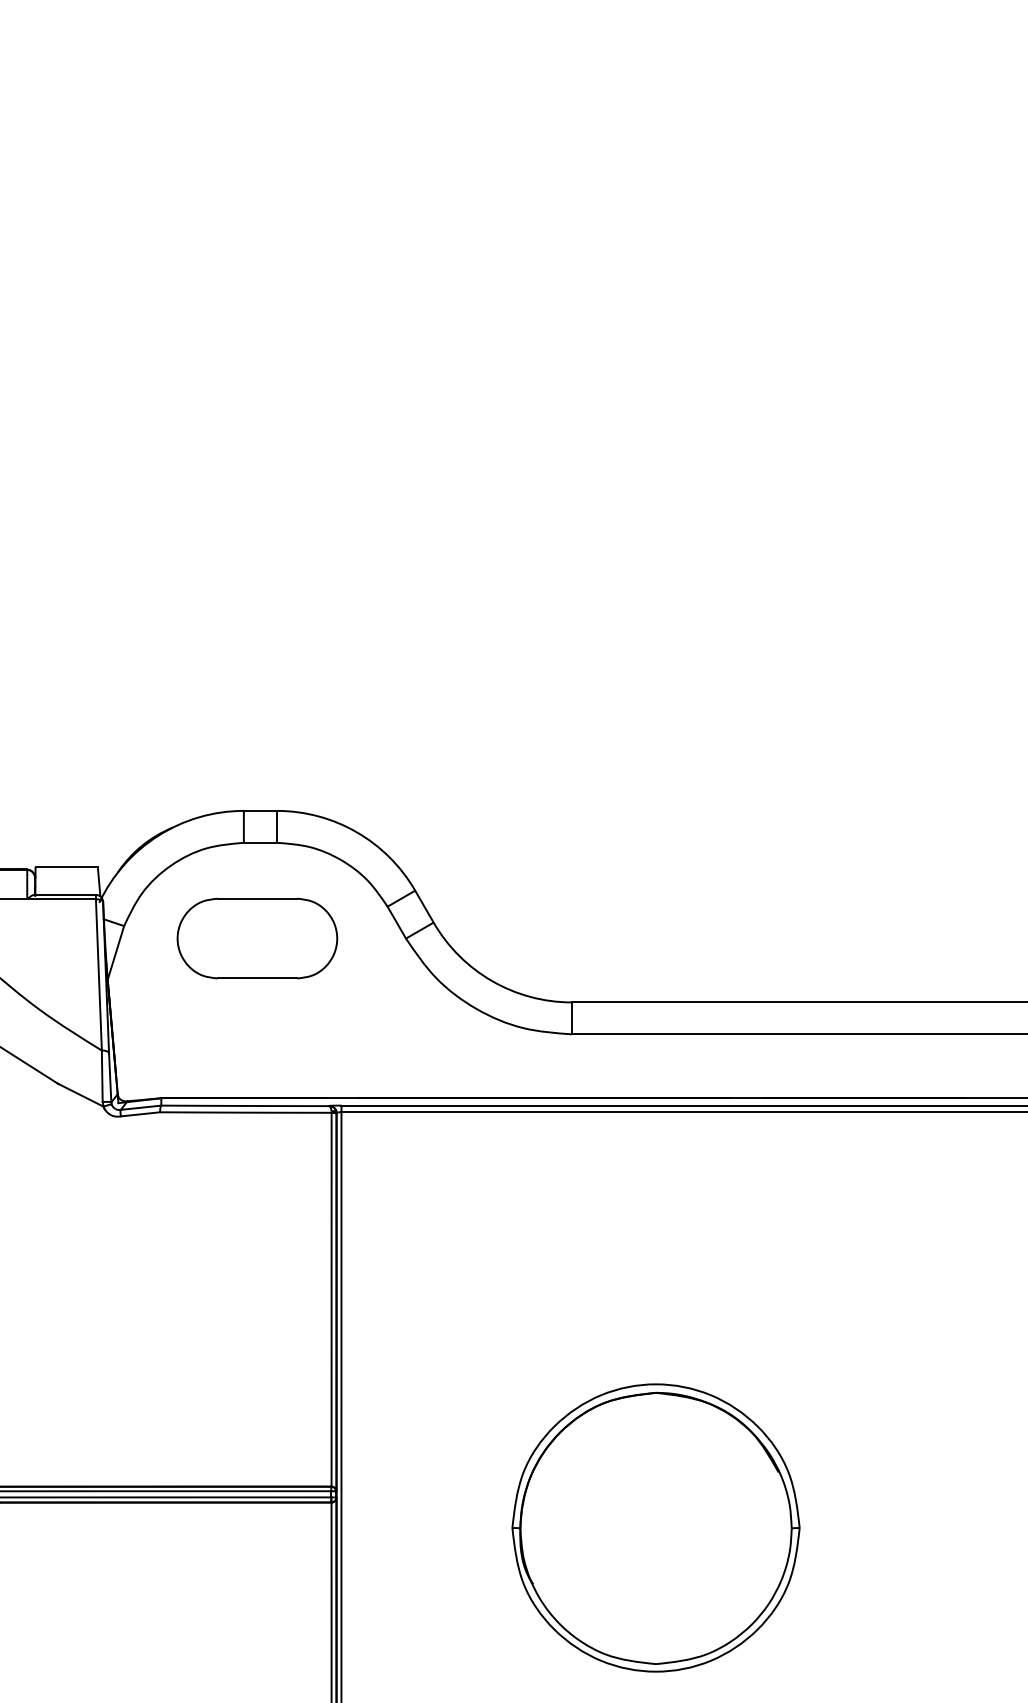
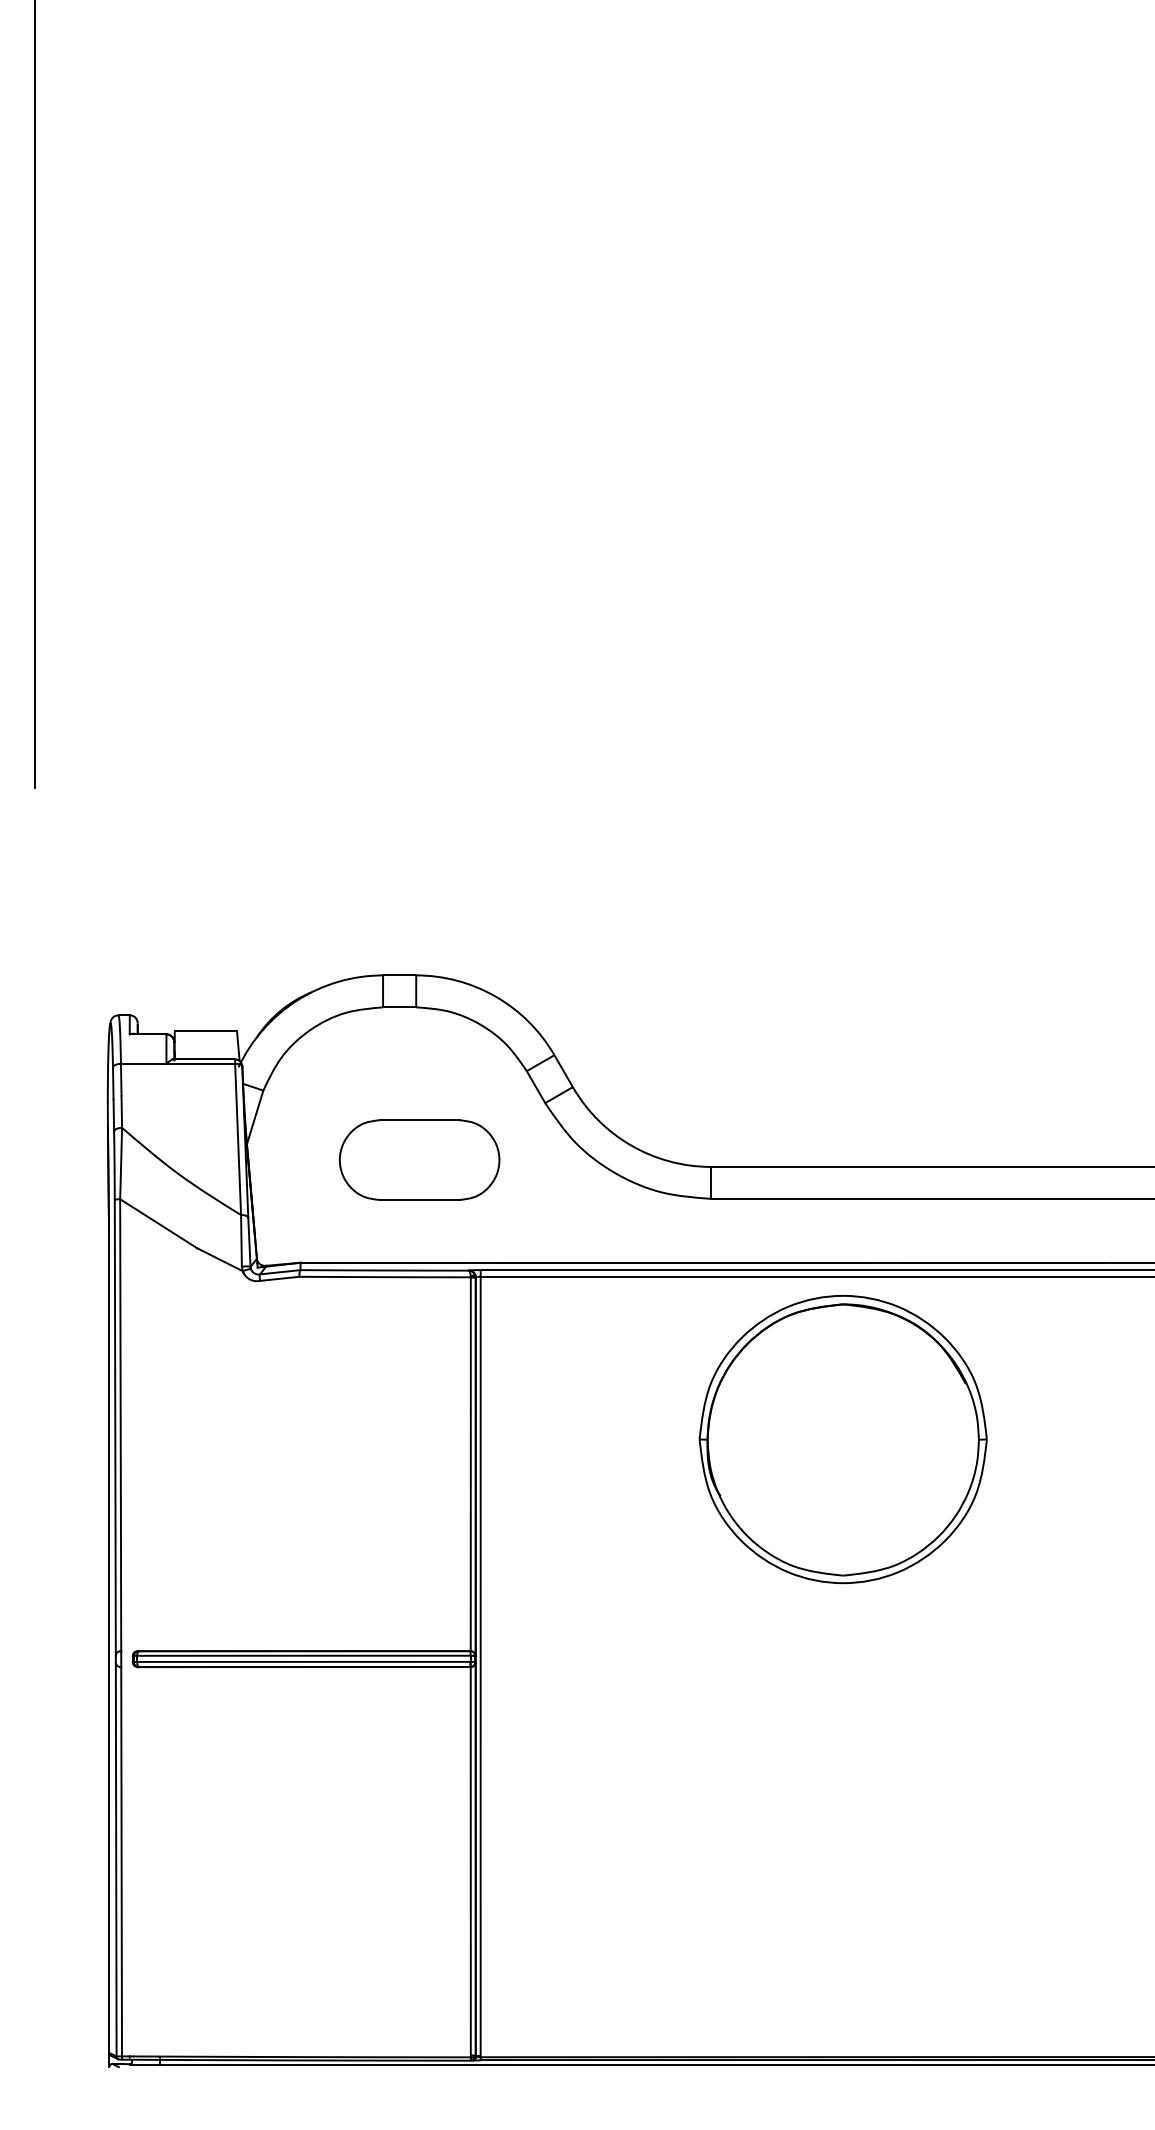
part: (257, 937) -> (419, 1159), moved
part: (655, 1527) -> (842, 1439), moved

